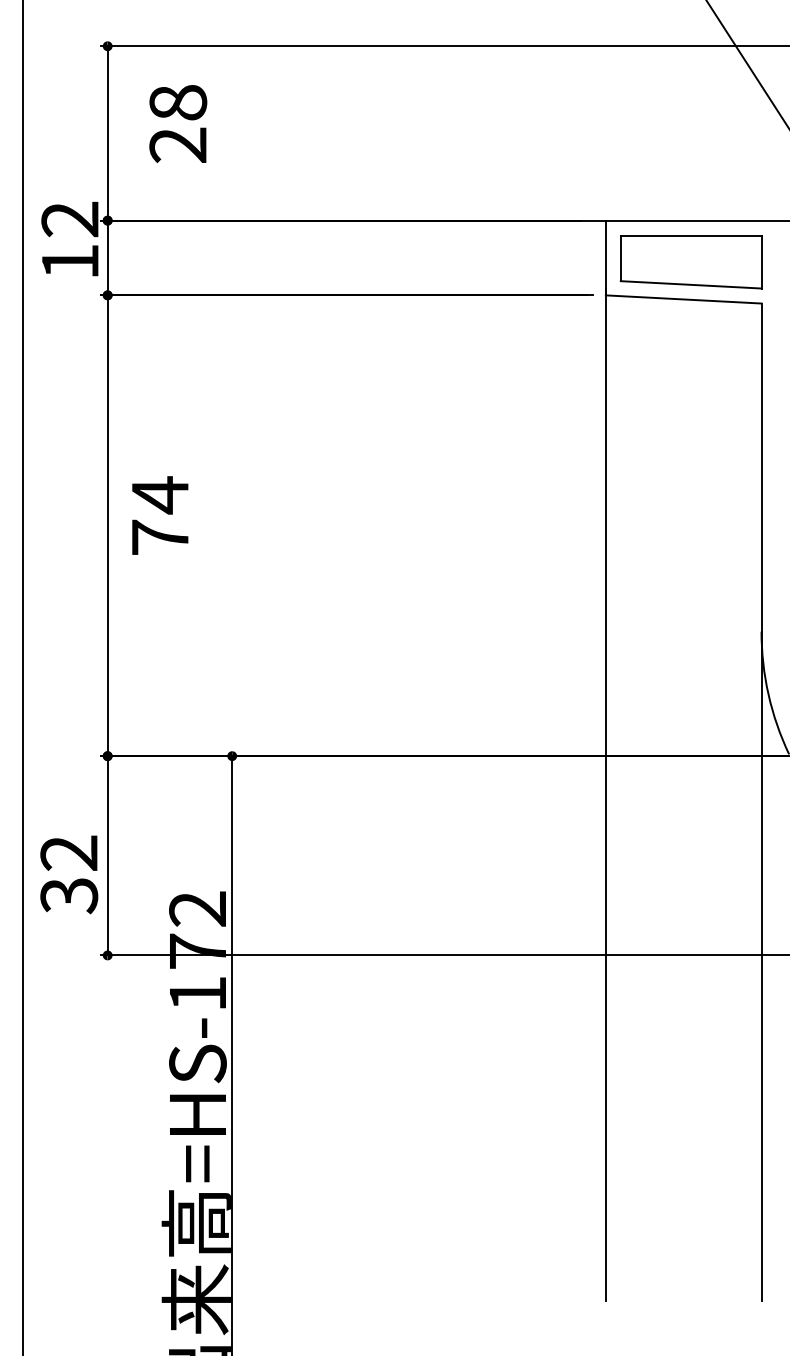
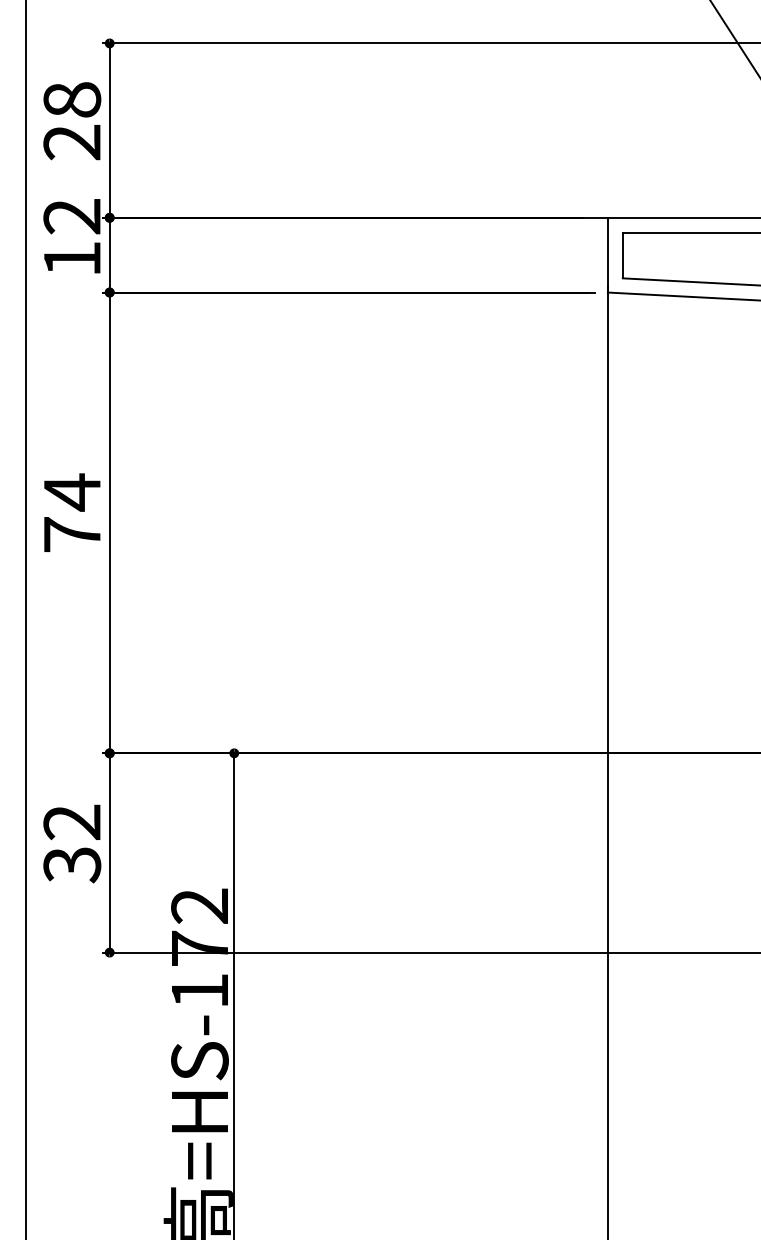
text: (178, 123) -> (72, 120), moved
text: (160, 515) -> (72, 512), moved
text: (69, 874) -> (72, 843), moved

